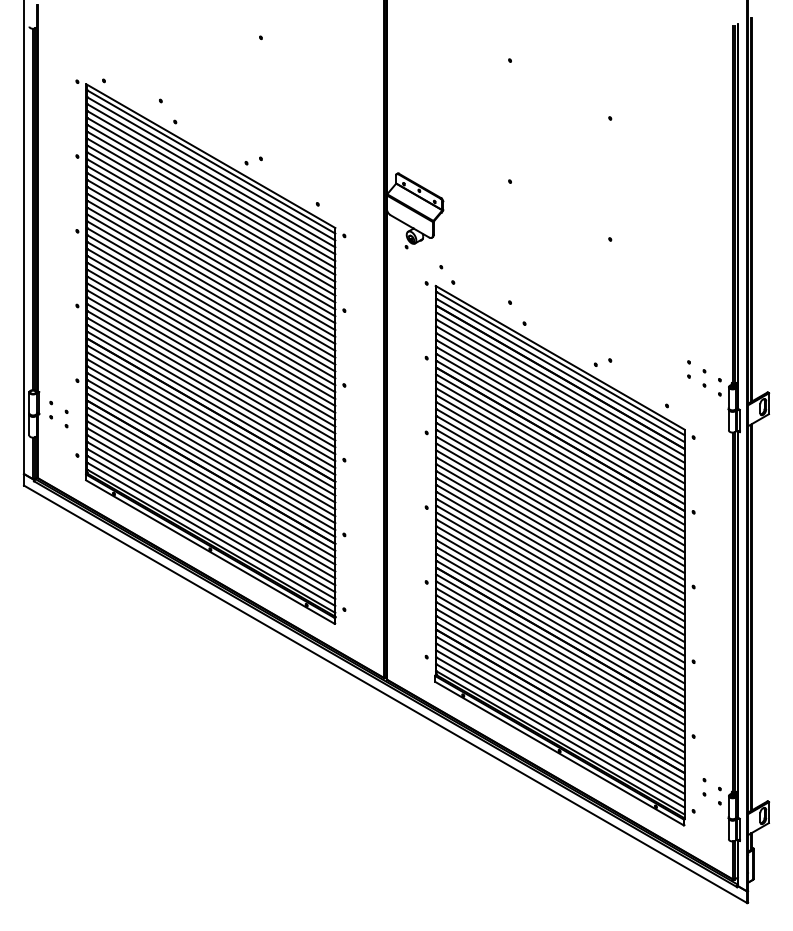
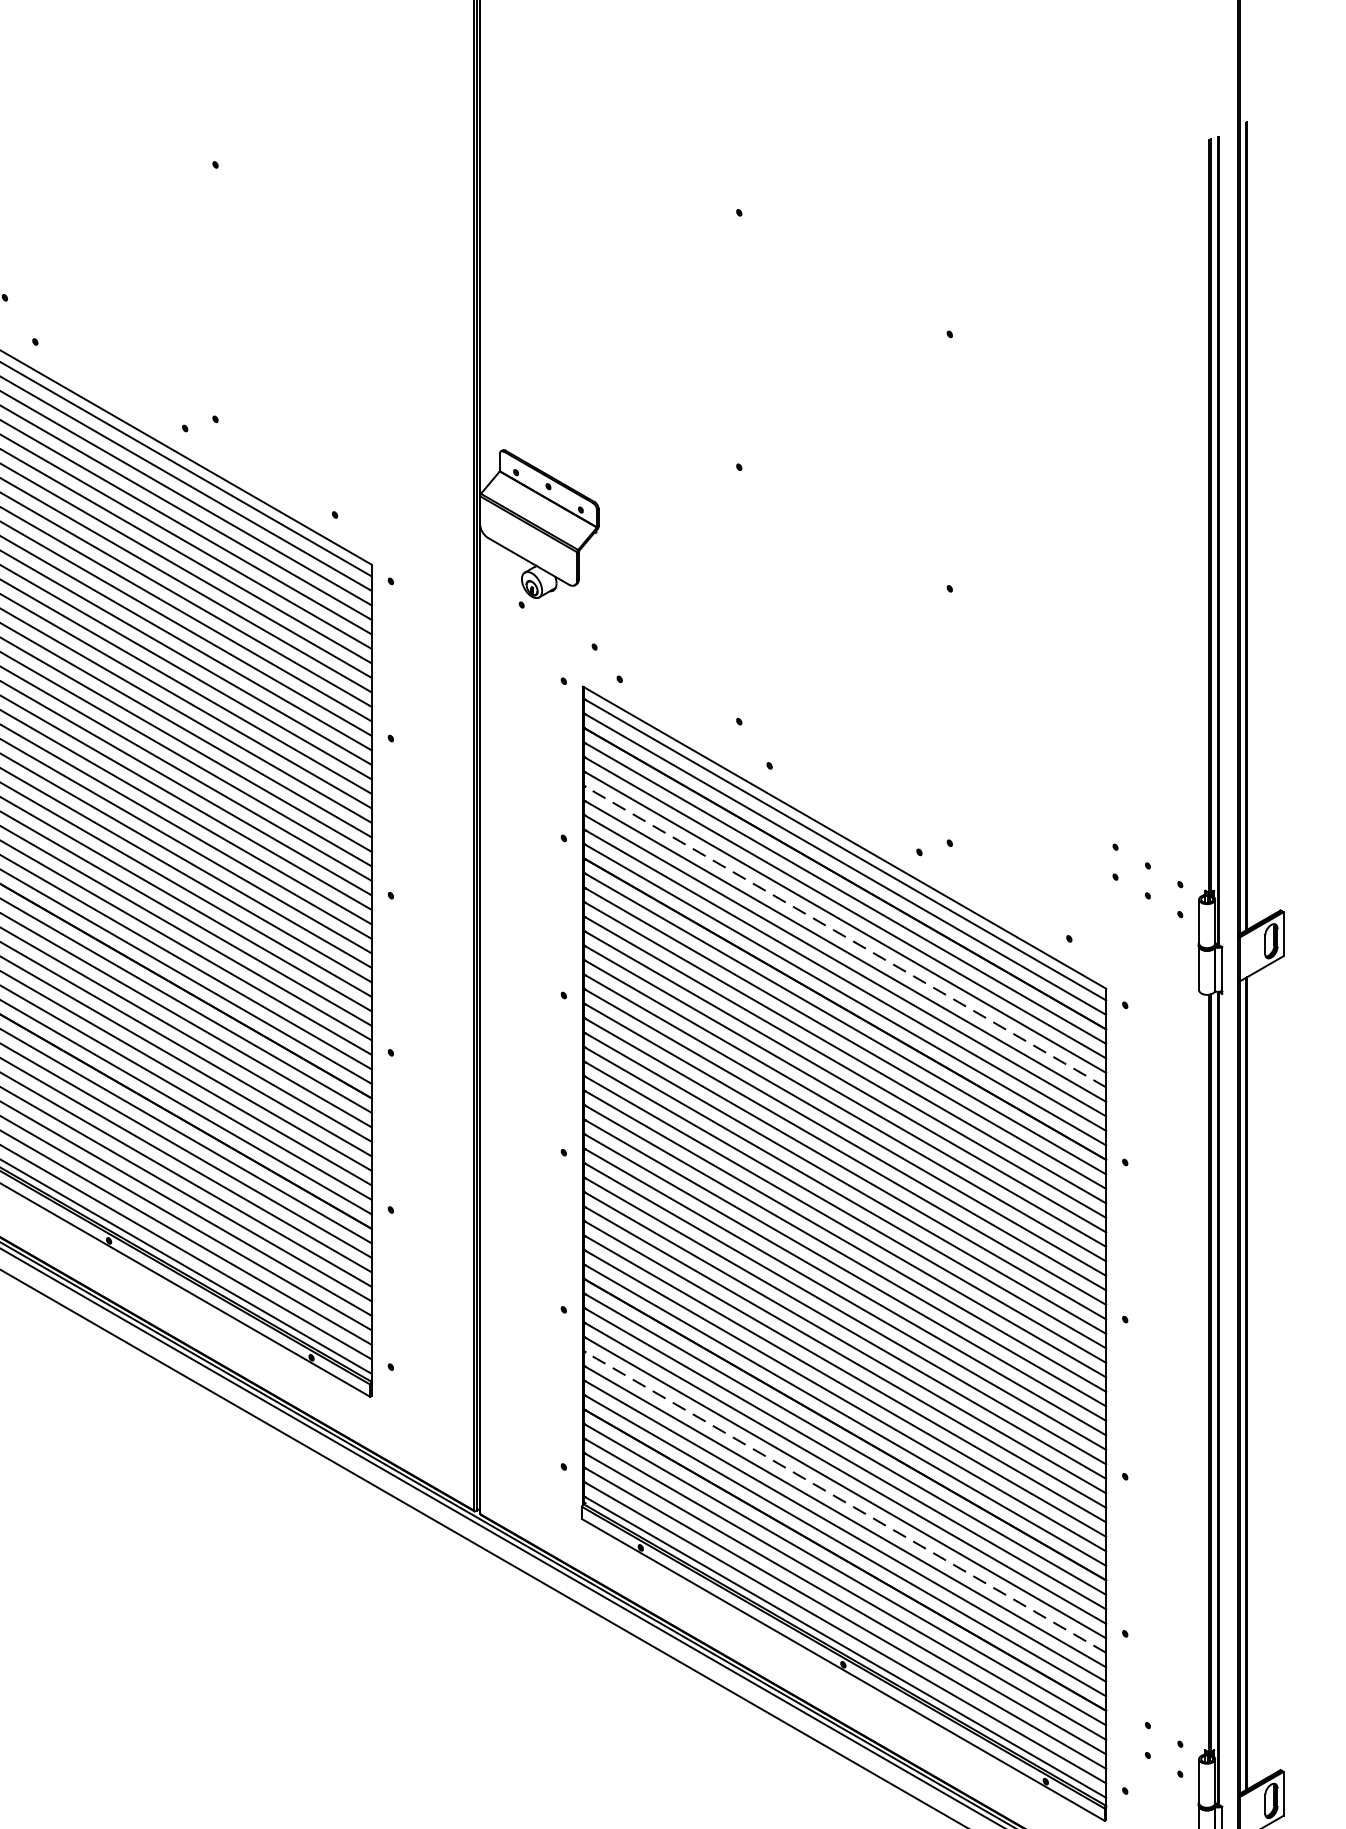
line: (559, 404) -> (843, 935), solid -> dashed
line: (559, 673) -> (843, 1501), solid -> dashed

